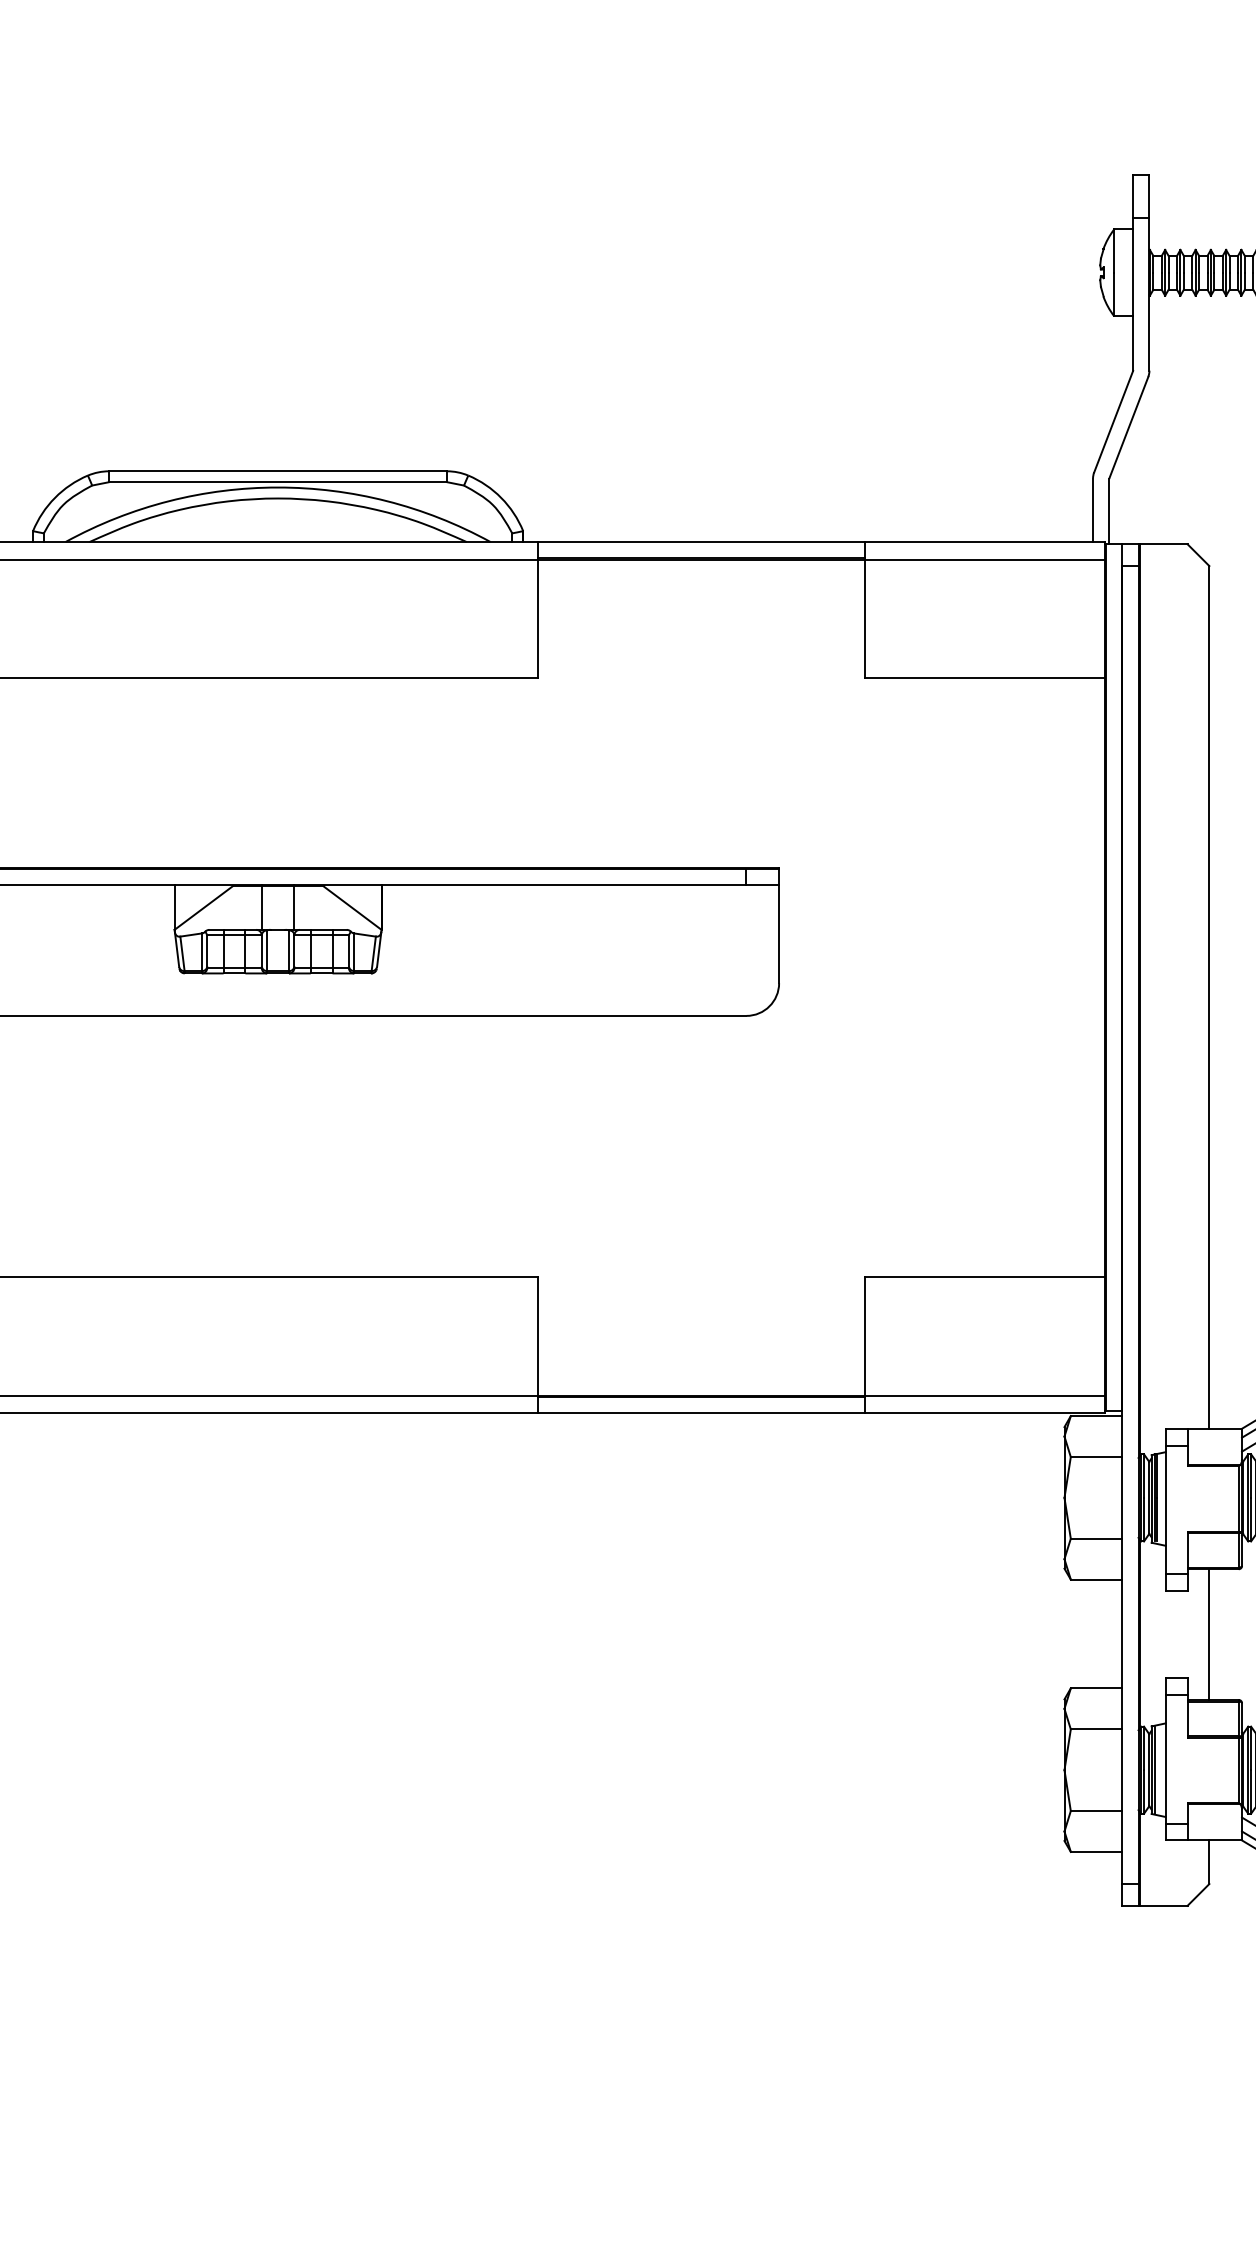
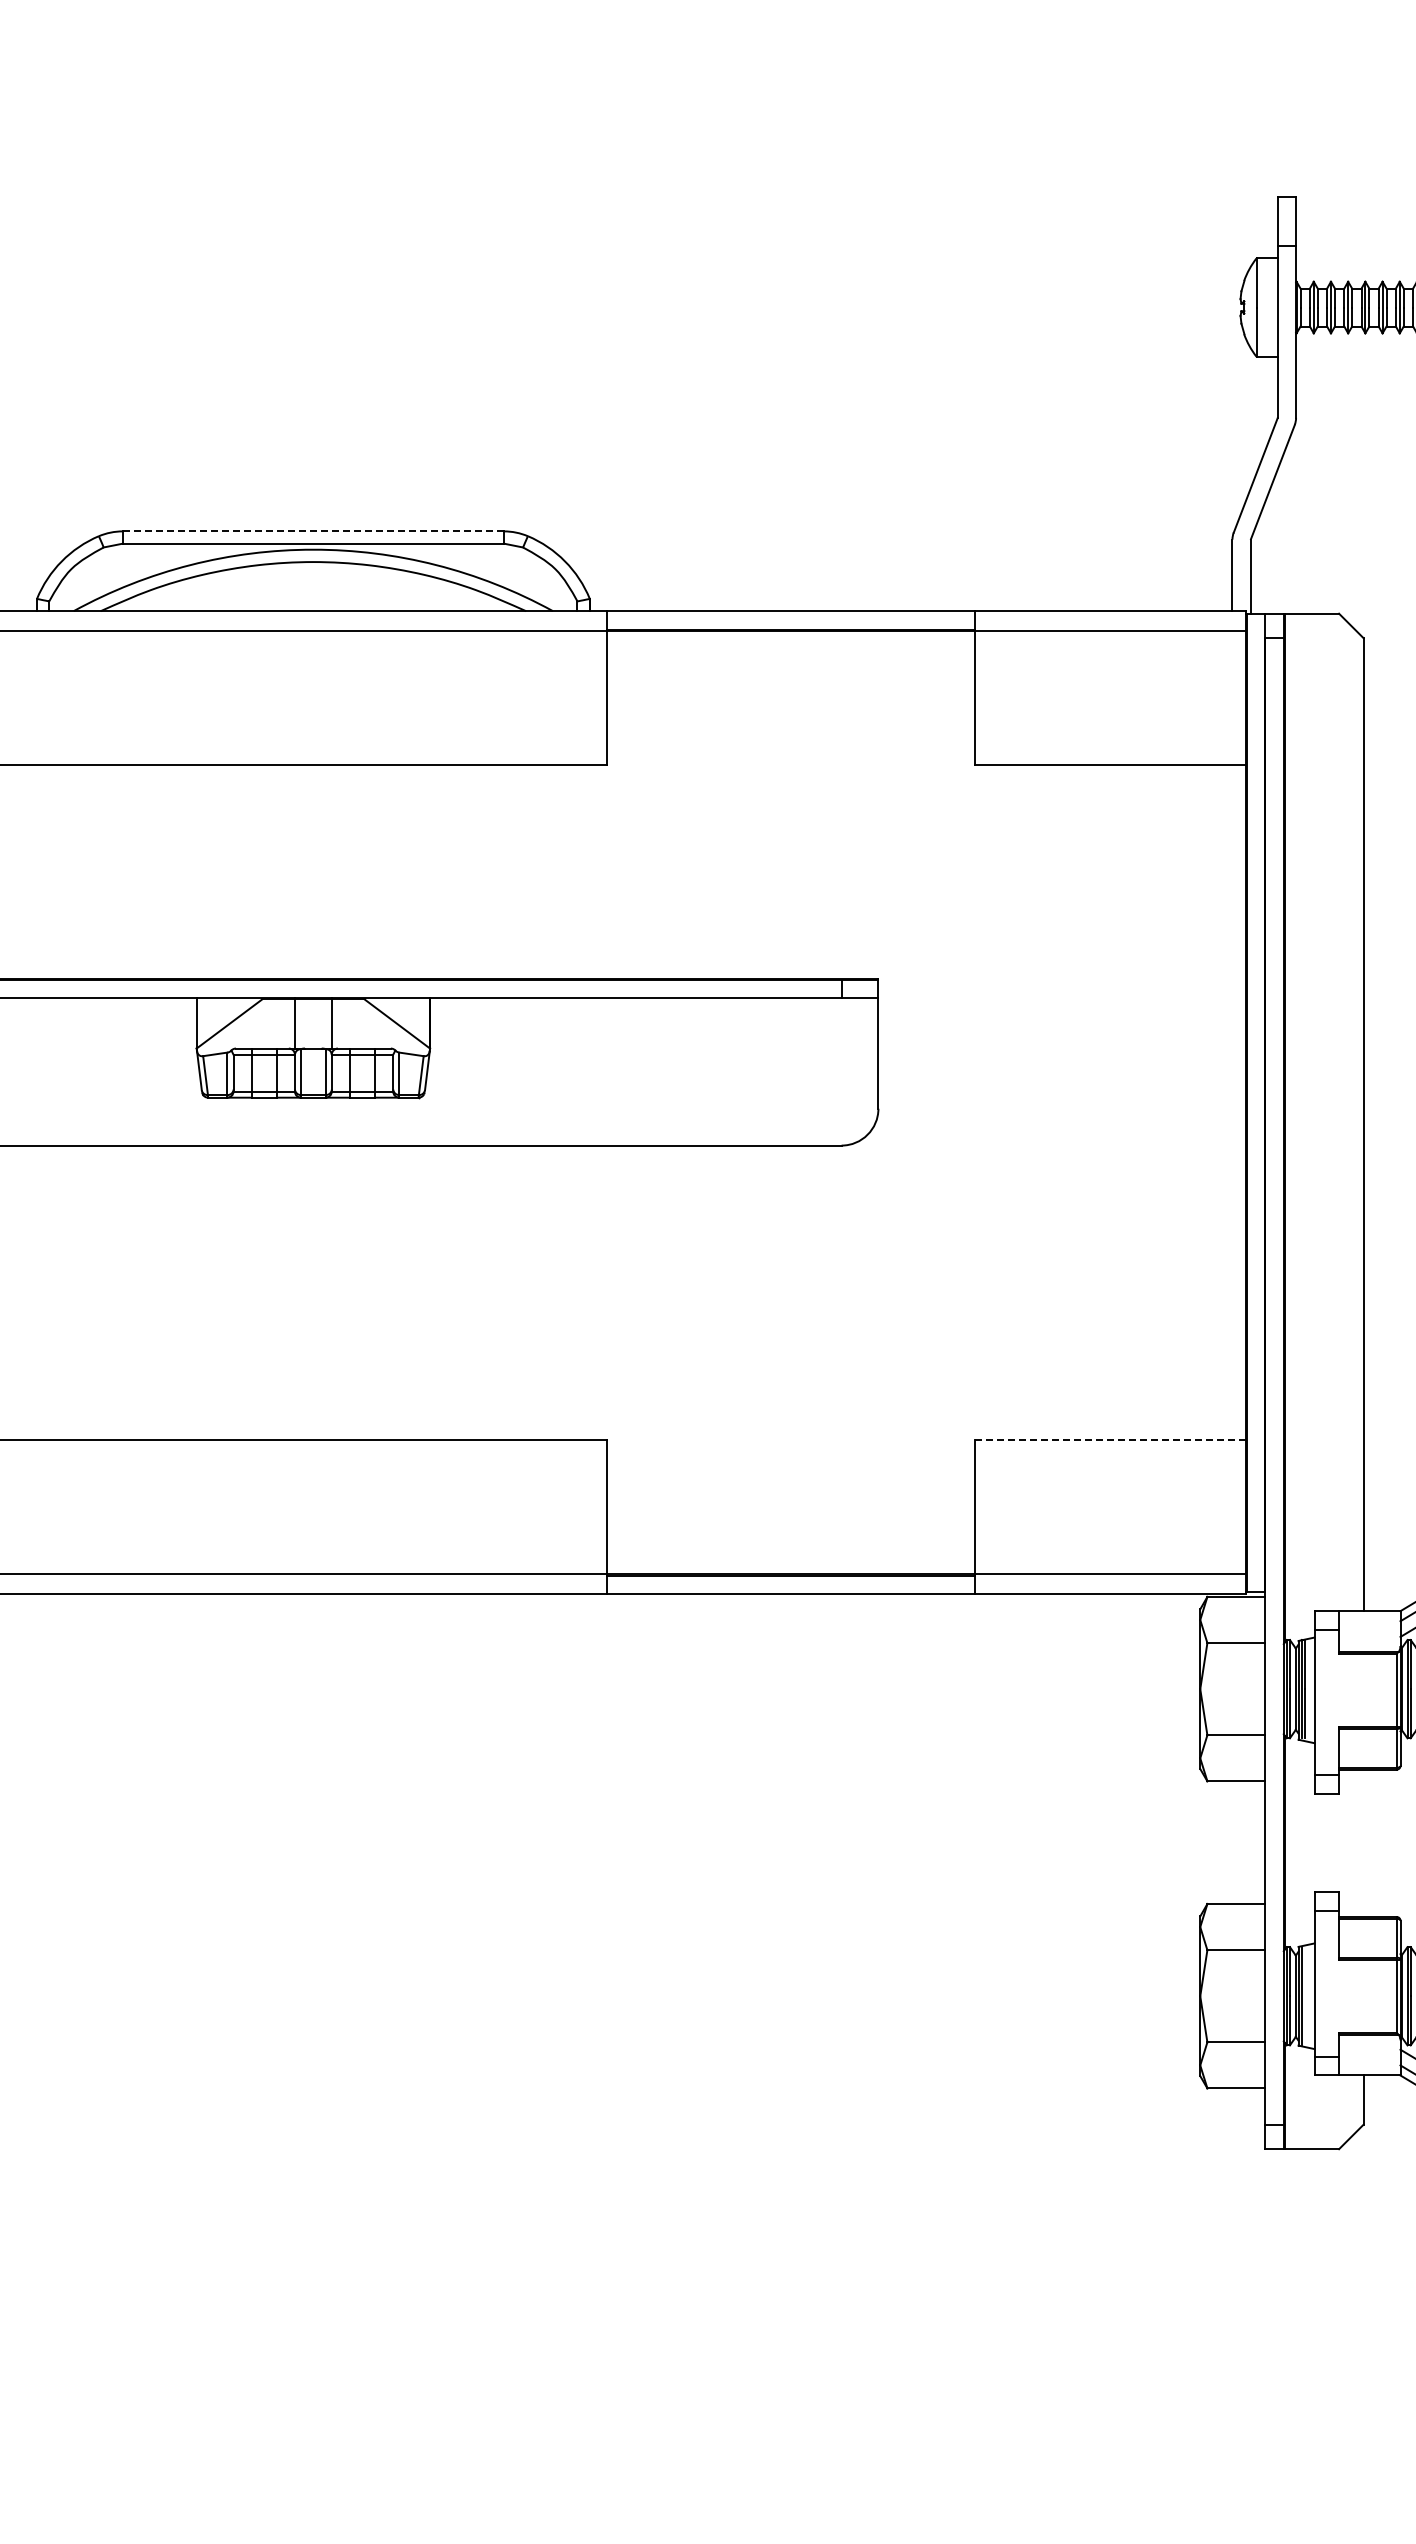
line: (278, 471) -> (313, 531), solid -> dashed
line: (985, 1277) -> (1111, 1440), solid -> dashed
line: (1209, 1634) -> (1363, 1843), removed

